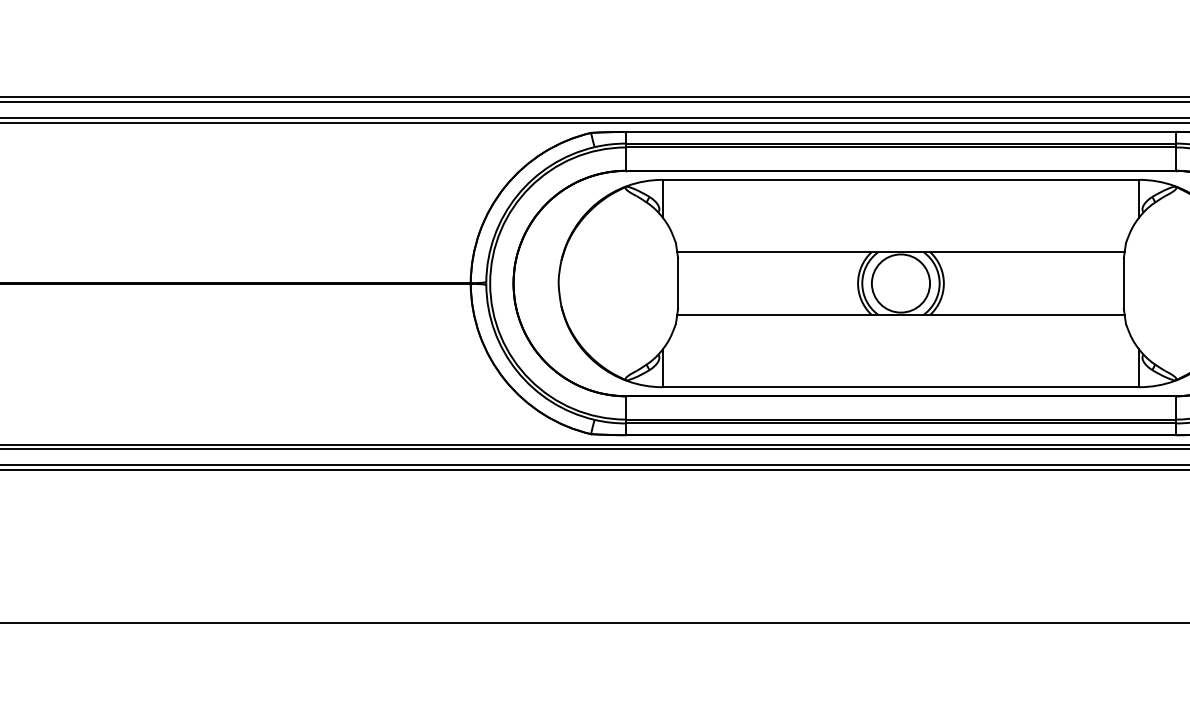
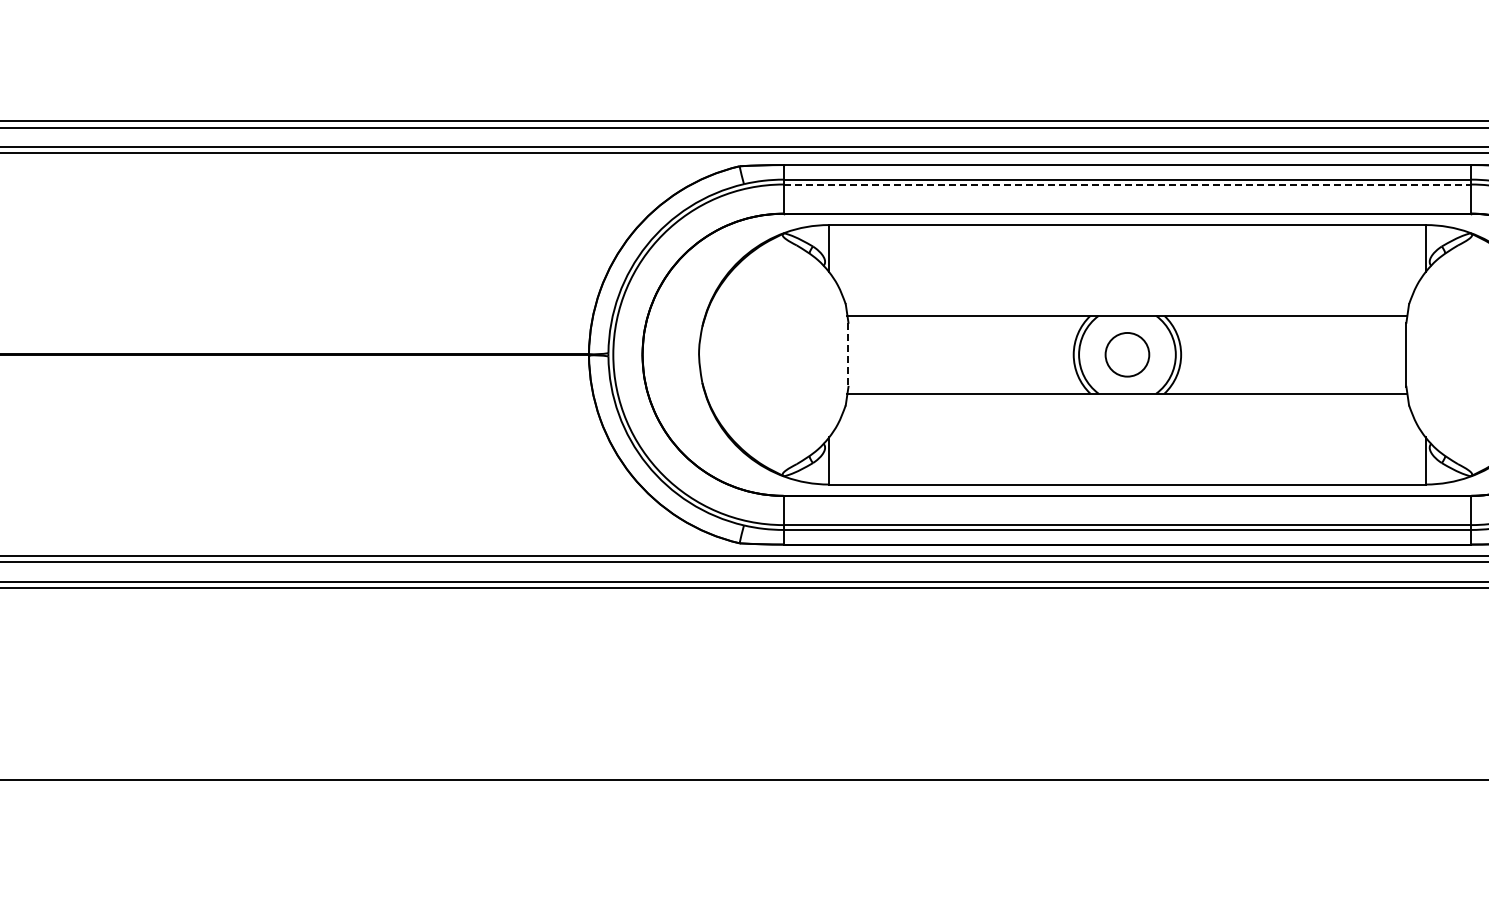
line: (901, 147) -> (1127, 184), solid -> dashed
line: (678, 283) -> (848, 354), solid -> dashed
circle: (901, 283) -> (1127, 354), size x0.6

